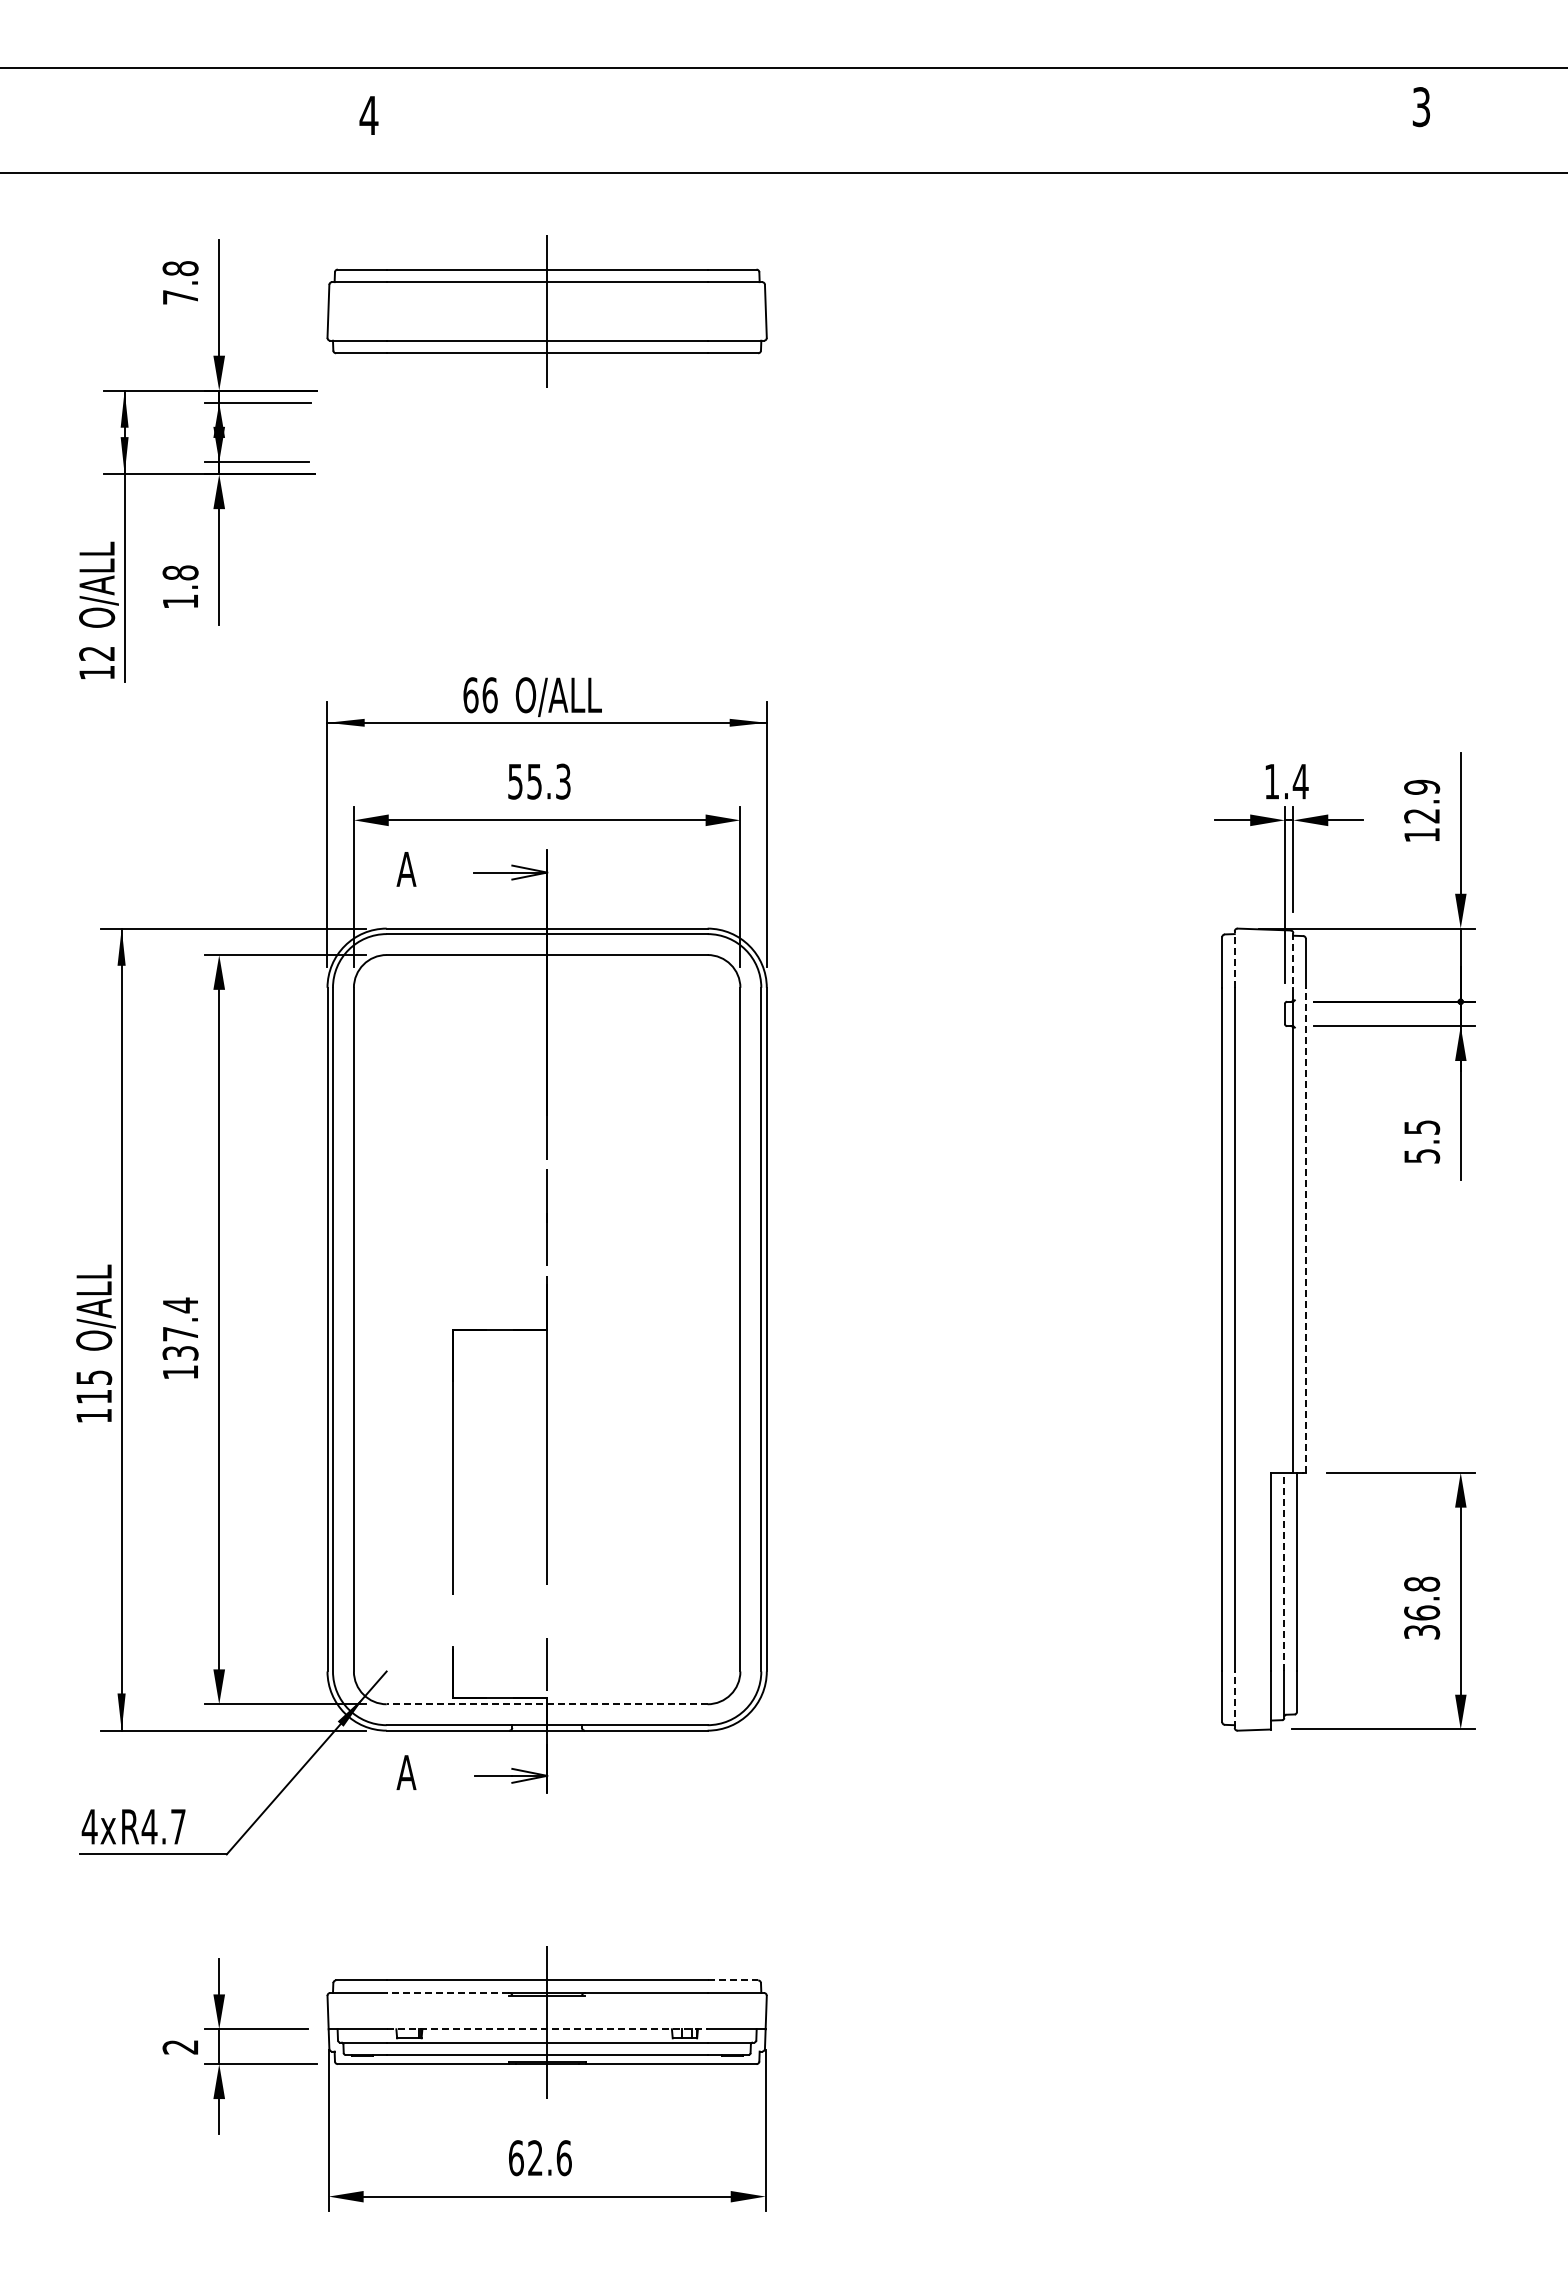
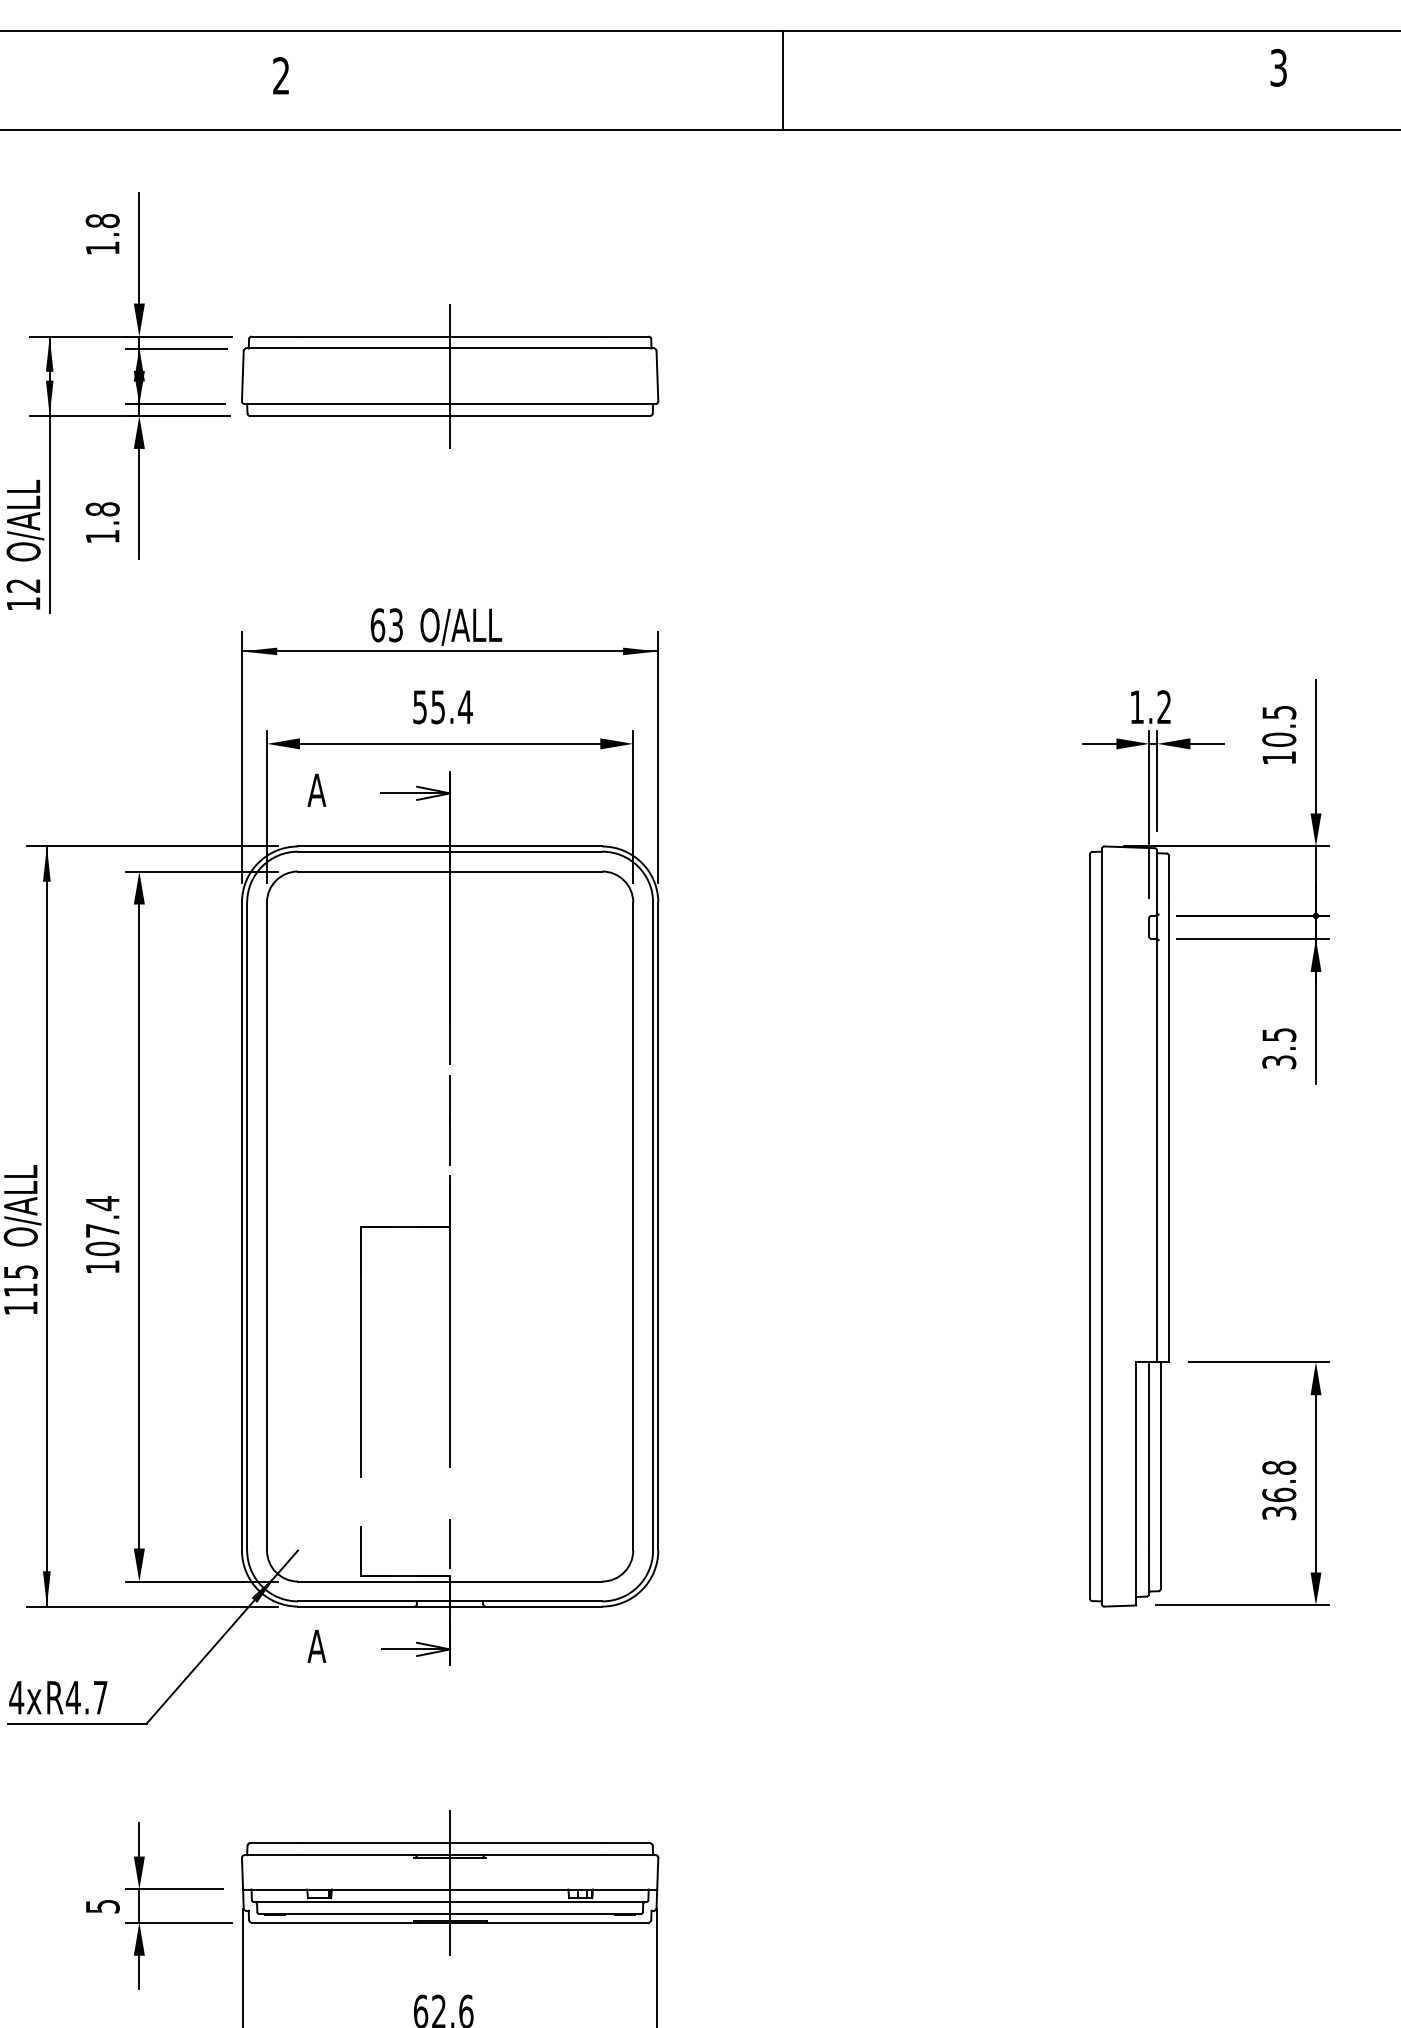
text: (368, 114) -> (280, 74), 4 -> 2
line: (898, 120) -> (783, 80), added
text: (180, 297) -> (102, 248), 7.8 -> 1.8
part: (546, 311) -> (449, 376), moved
text: (489, 695) -> (395, 625), 66 -> 63
text: (563, 781) -> (465, 707), 55.3 -> 55.4
text: (1300, 781) -> (1164, 707), 1.4 -> 1.2
text: (1422, 801) -> (1279, 726), 12.9 -> 10.5
line: (1234, 959) -> (1101, 875), dashed -> solid
line: (1293, 961) -> (1157, 877), dashed -> solid
text: (1421, 1155) -> (1278, 1061), 5.5 -> 3.5
line: (1305, 1229) -> (1168, 1131), dashed -> solid
text: (180, 1352) -> (102, 1248), 137.4 -> 107.4
line: (1284, 1571) -> (1148, 1455), dashed -> solid
line: (1234, 1699) -> (1101, 1577), dashed -> solid
line: (546, 1704) -> (449, 1581), dashed -> solid
line: (733, 1980) -> (626, 1843), dashed -> solid
line: (447, 1992) -> (355, 1854), dashed -> solid
line: (547, 2029) -> (450, 1889), dashed -> solid
text: (180, 2047) -> (102, 1906), 2 -> 5

